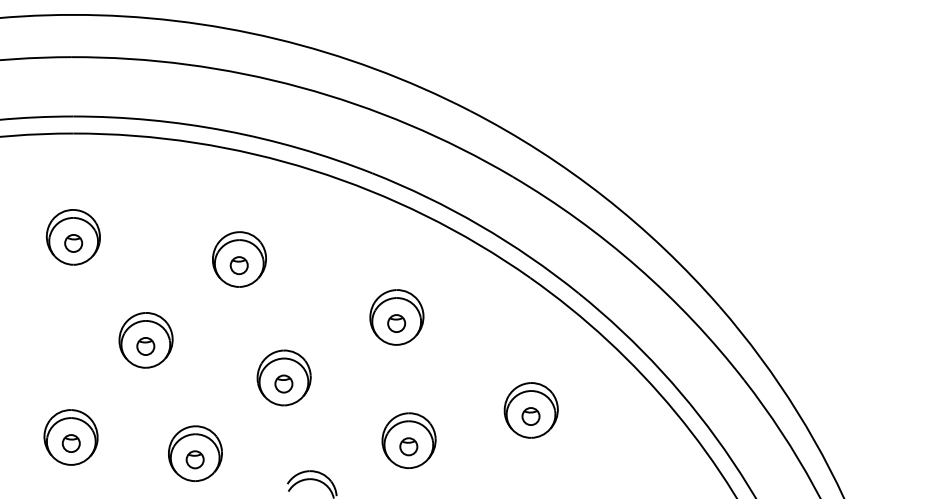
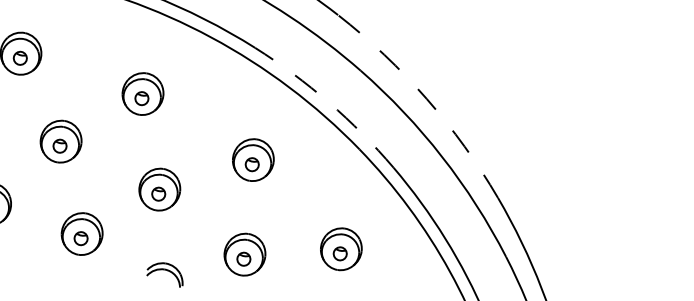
arc: (604, 197) -> (426, 99), solid -> dashed
arc: (479, 225) -> (328, 102), solid -> dashed

